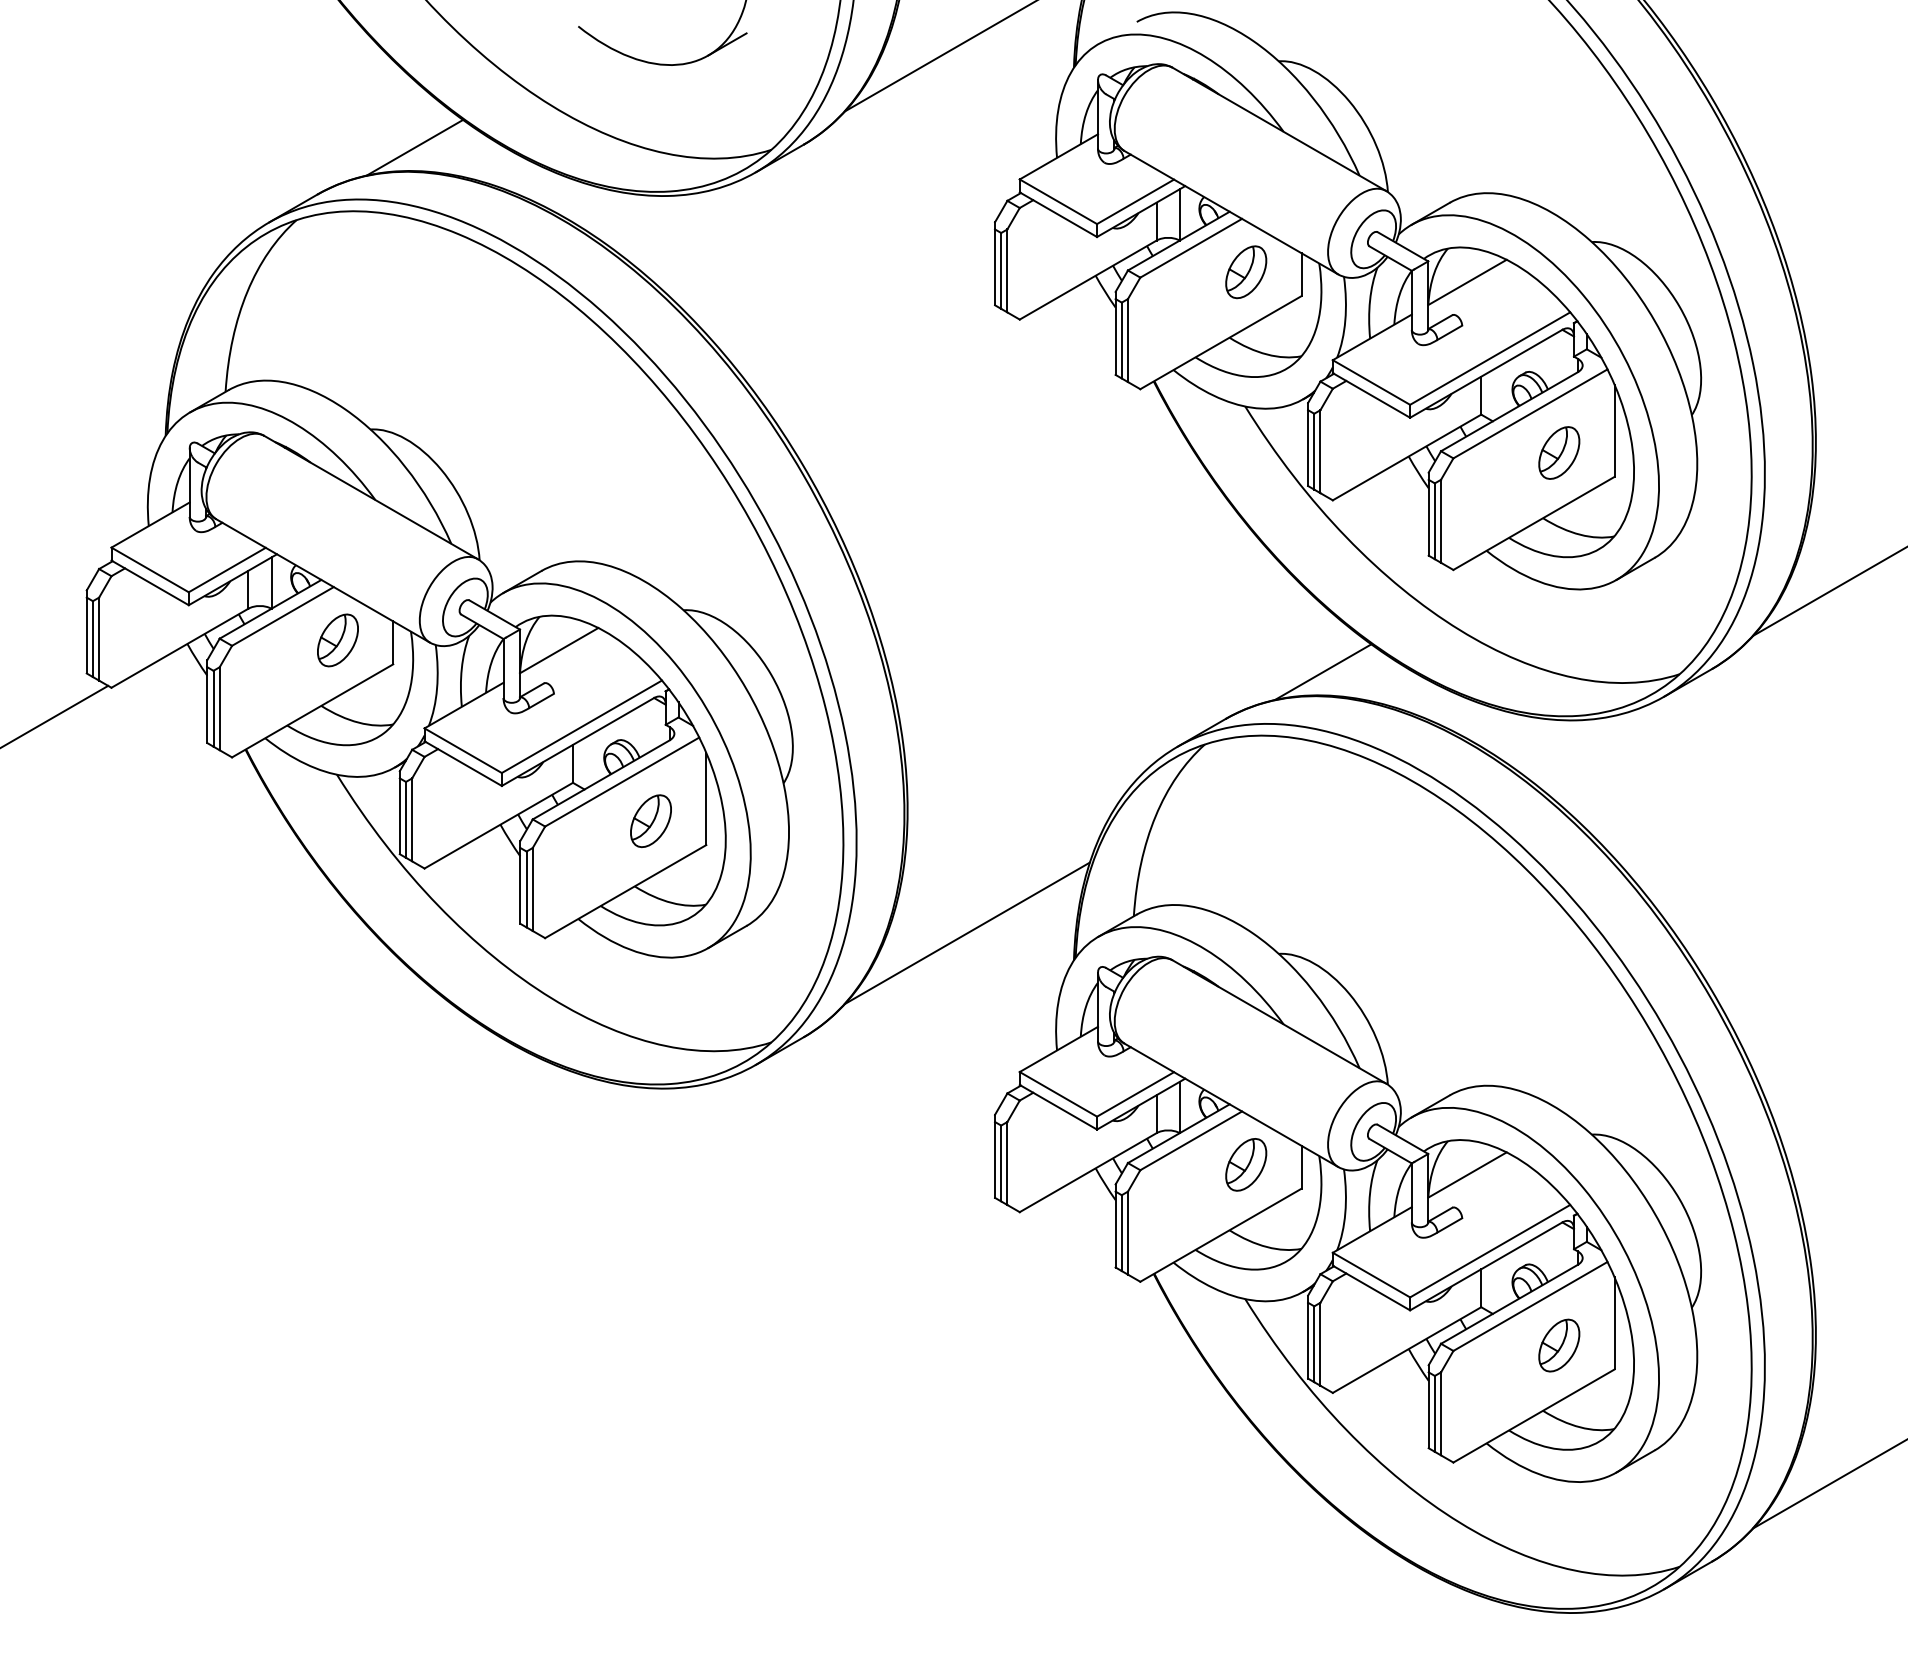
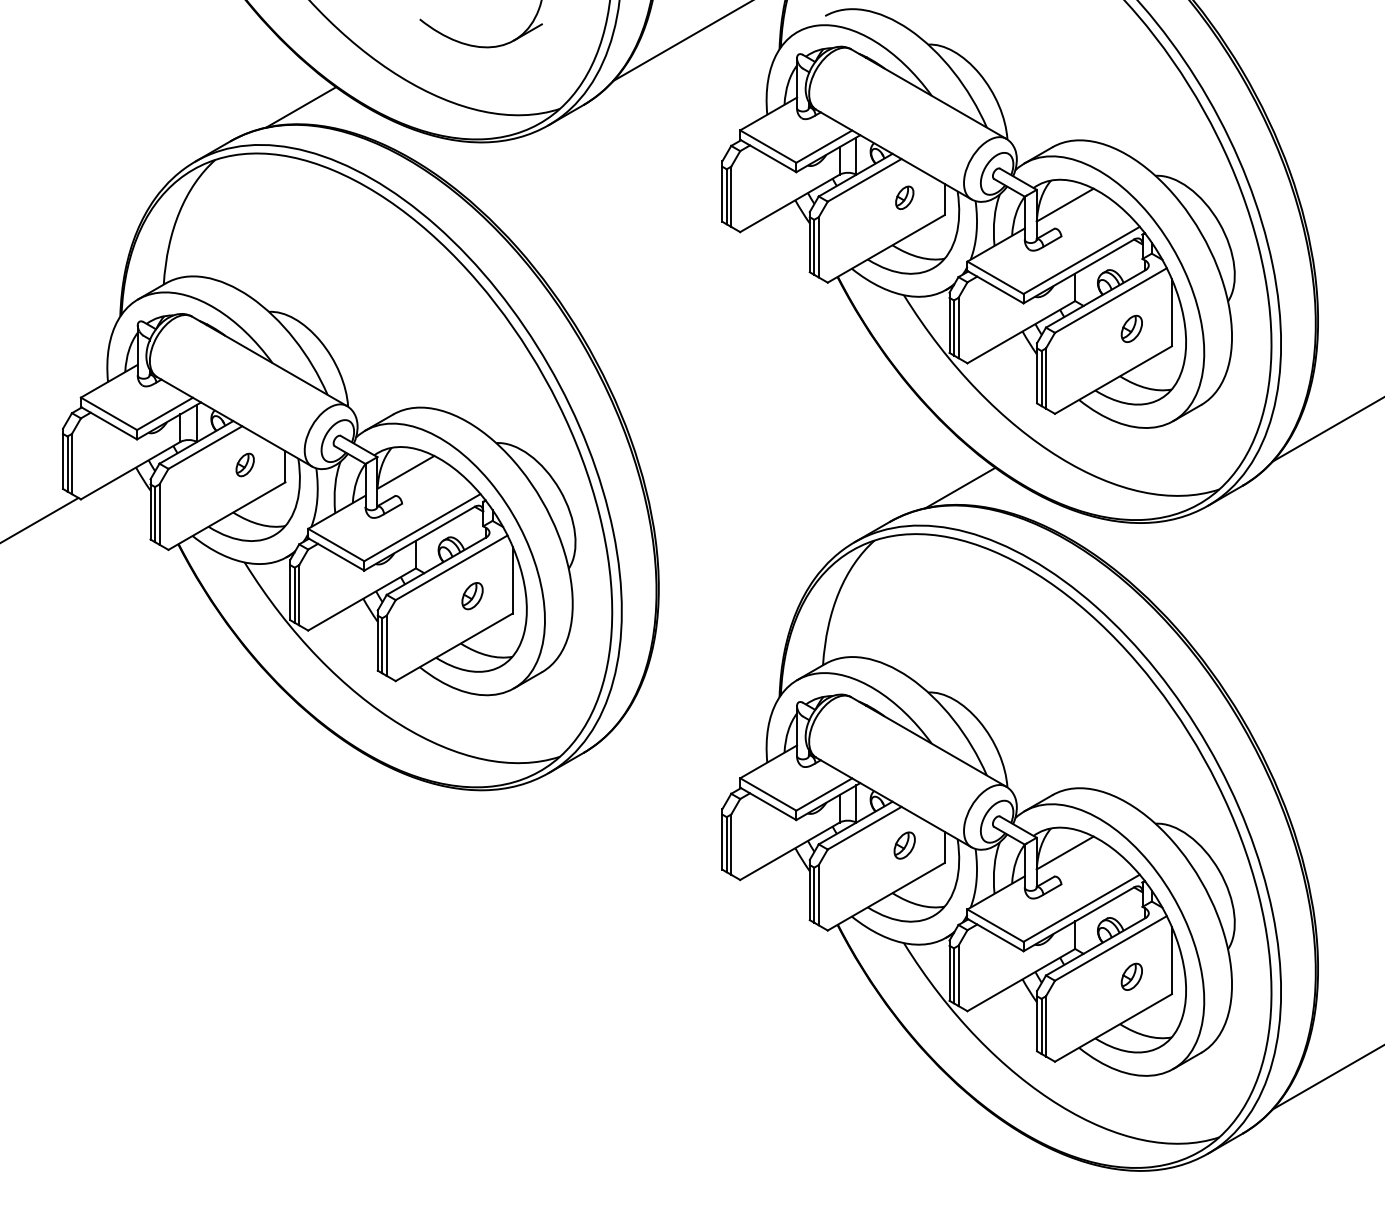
part: (1246, 271) -> (904, 197), size x0.6
part: (1558, 452) -> (1131, 328), size x0.7
part: (336, 639) -> (244, 464), size x0.6
part: (650, 820) -> (472, 595), size x0.7
line: (967, 933) -> (702, 677), removed
part: (1246, 1164) -> (904, 845), size x0.7
part: (1558, 1345) -> (1131, 976), size x0.7

